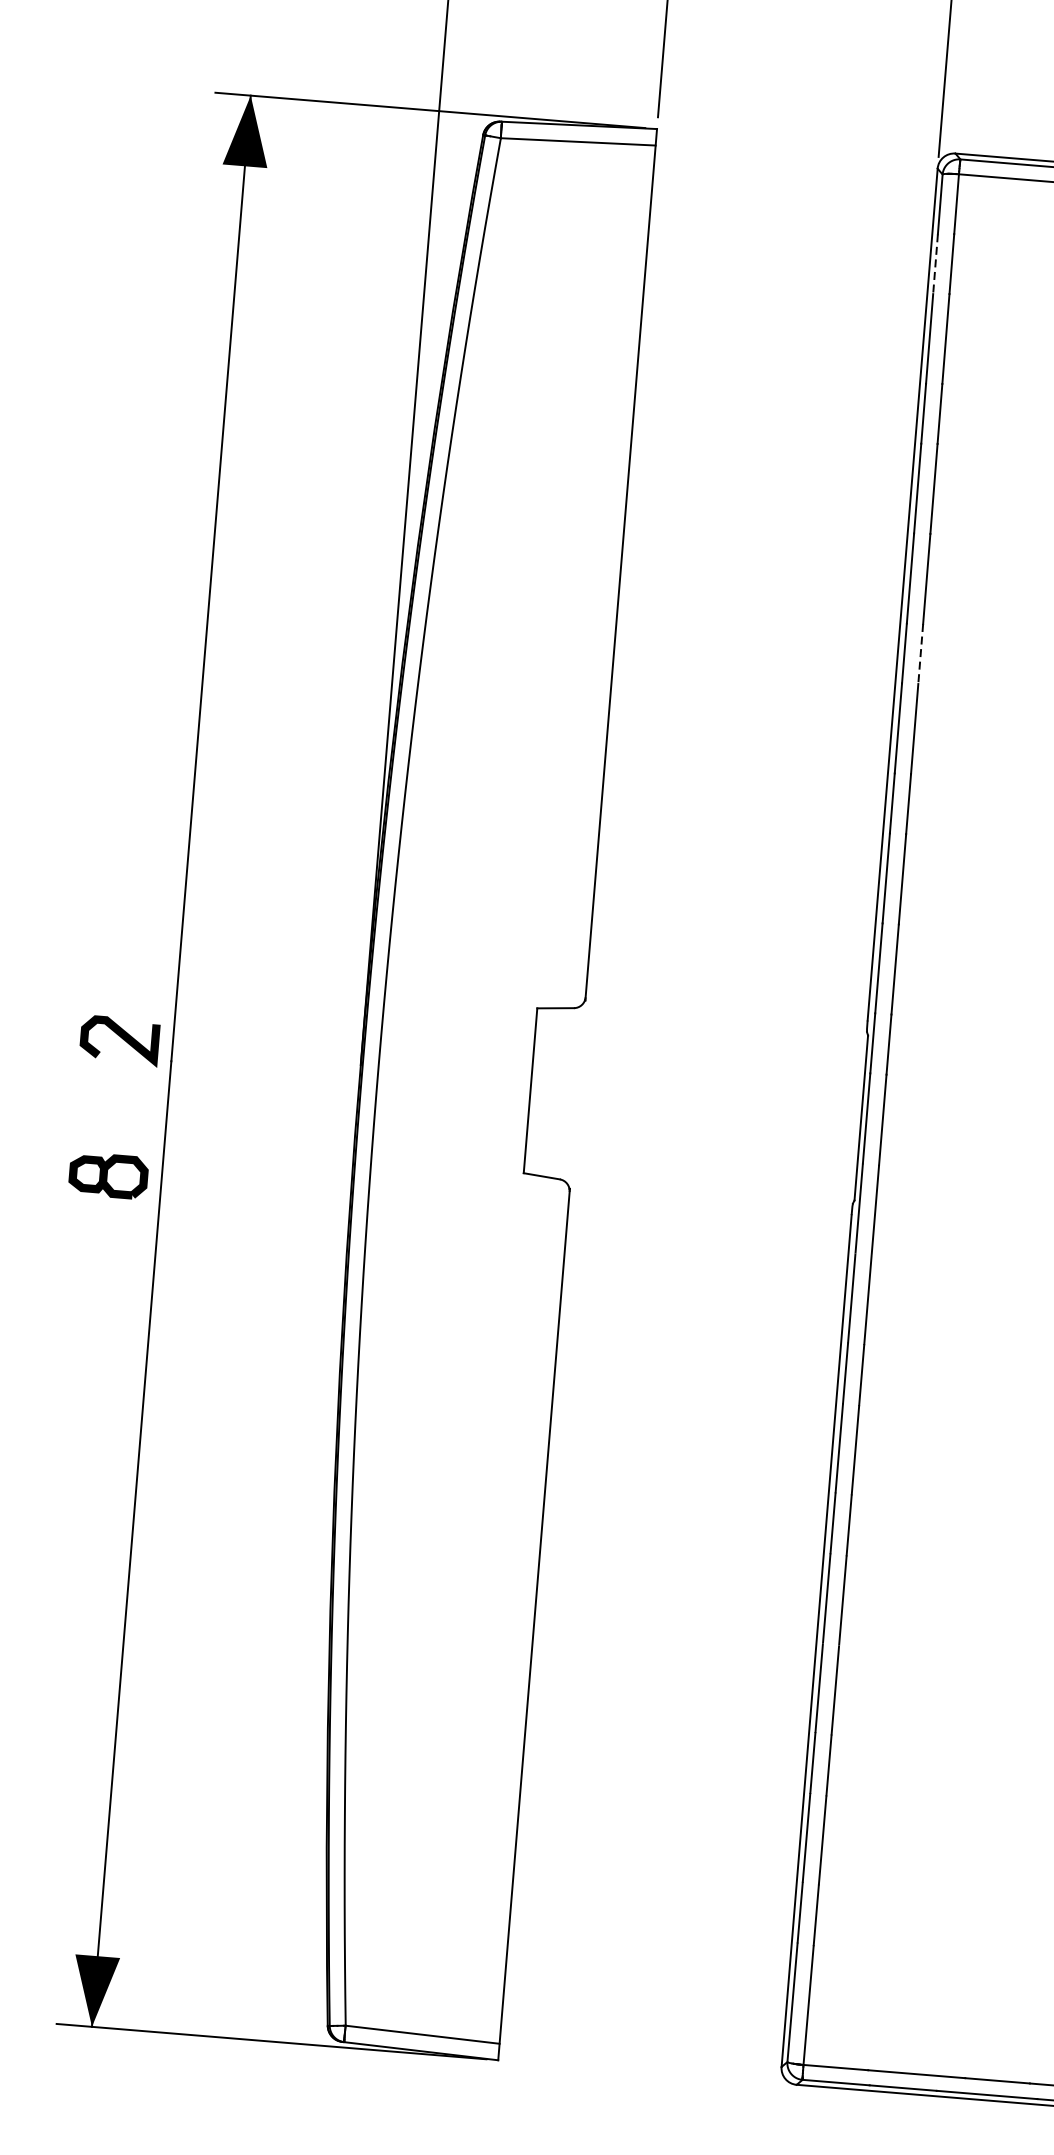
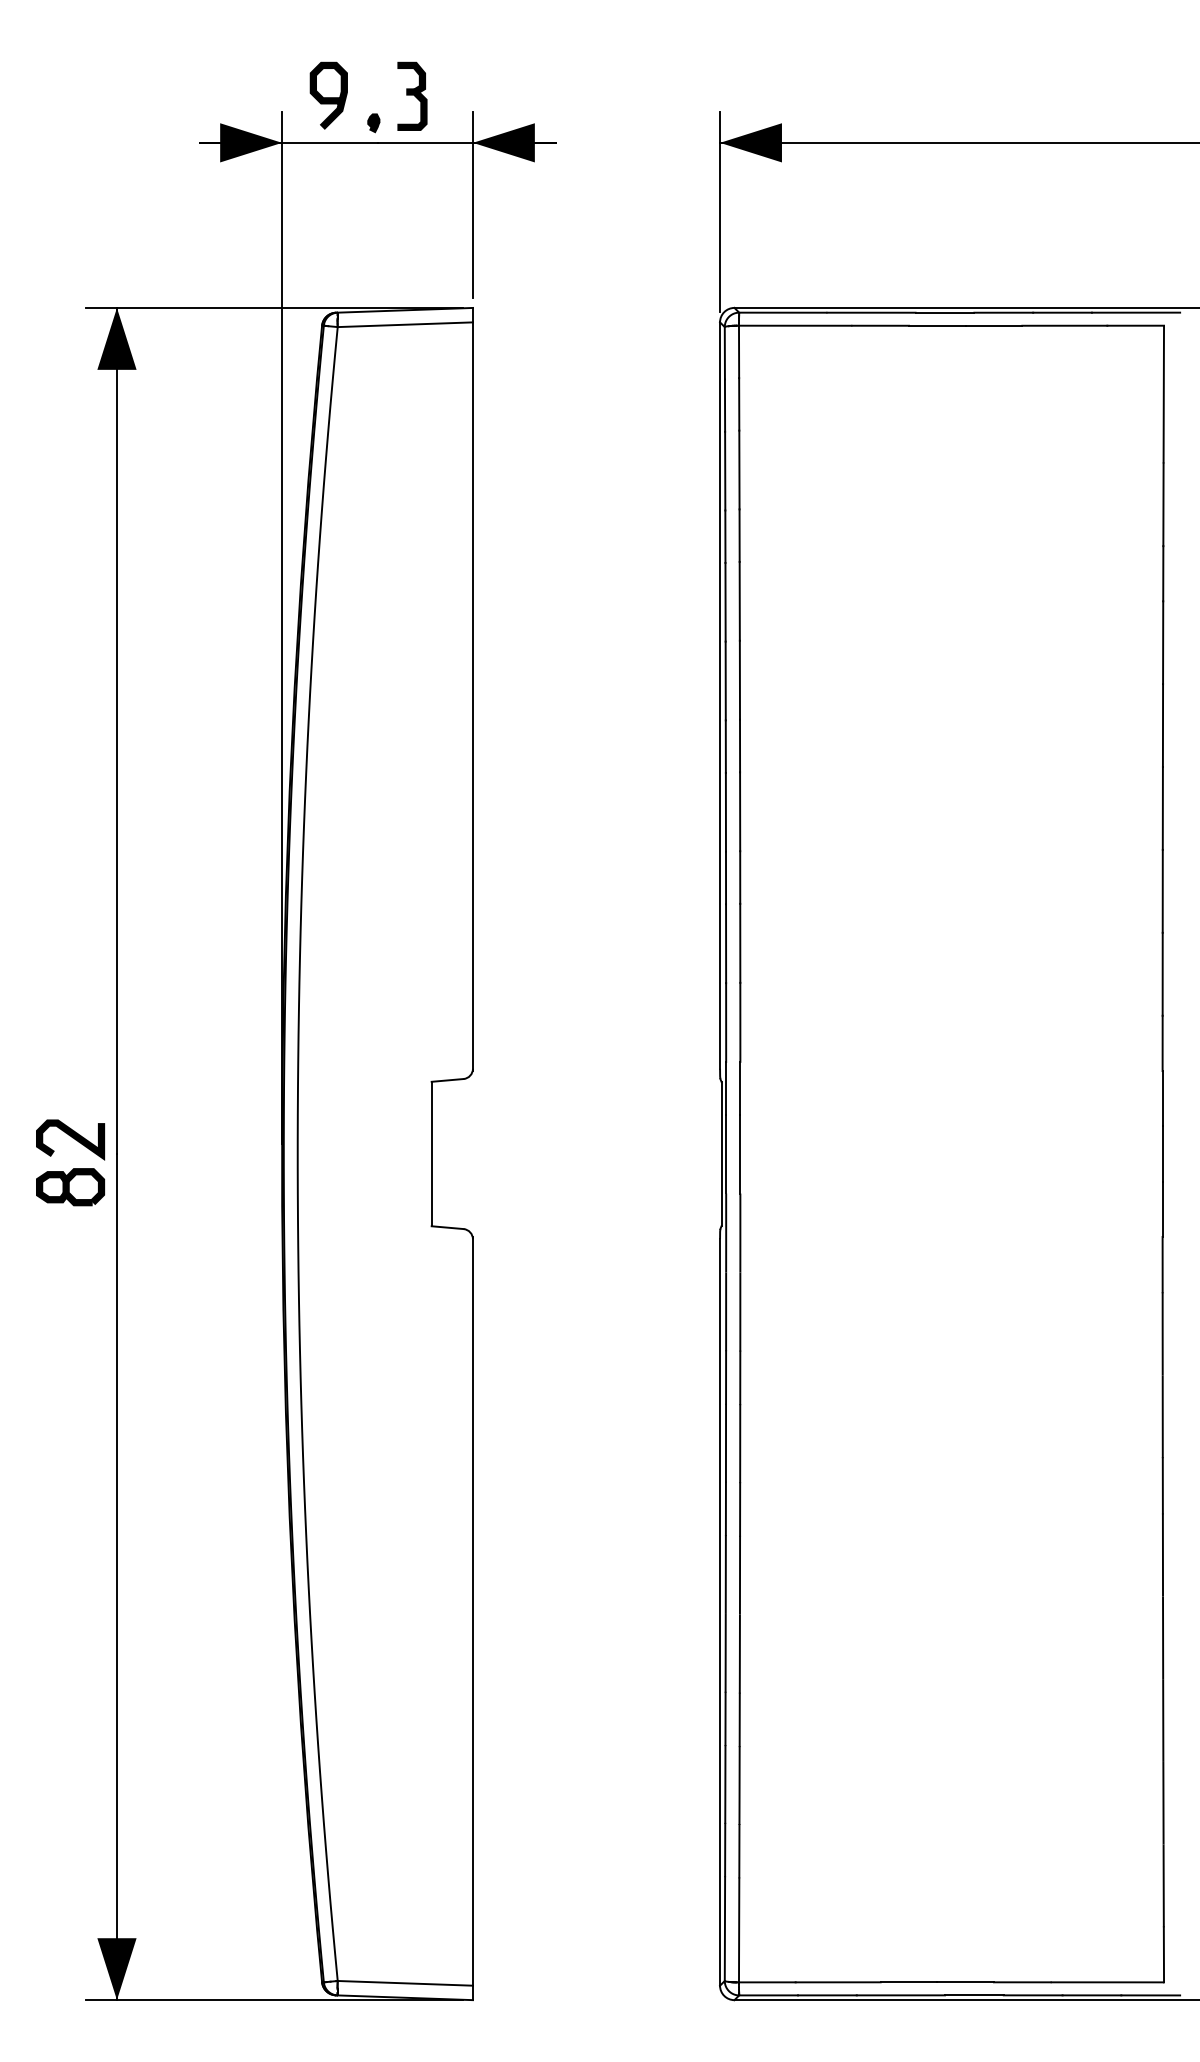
line: (935, 265) -> (725, 406), dashed -> solid
line: (921, 654) -> (740, 746), dashed -> solid
part: (108, 1176) -> (70, 1187), moved

